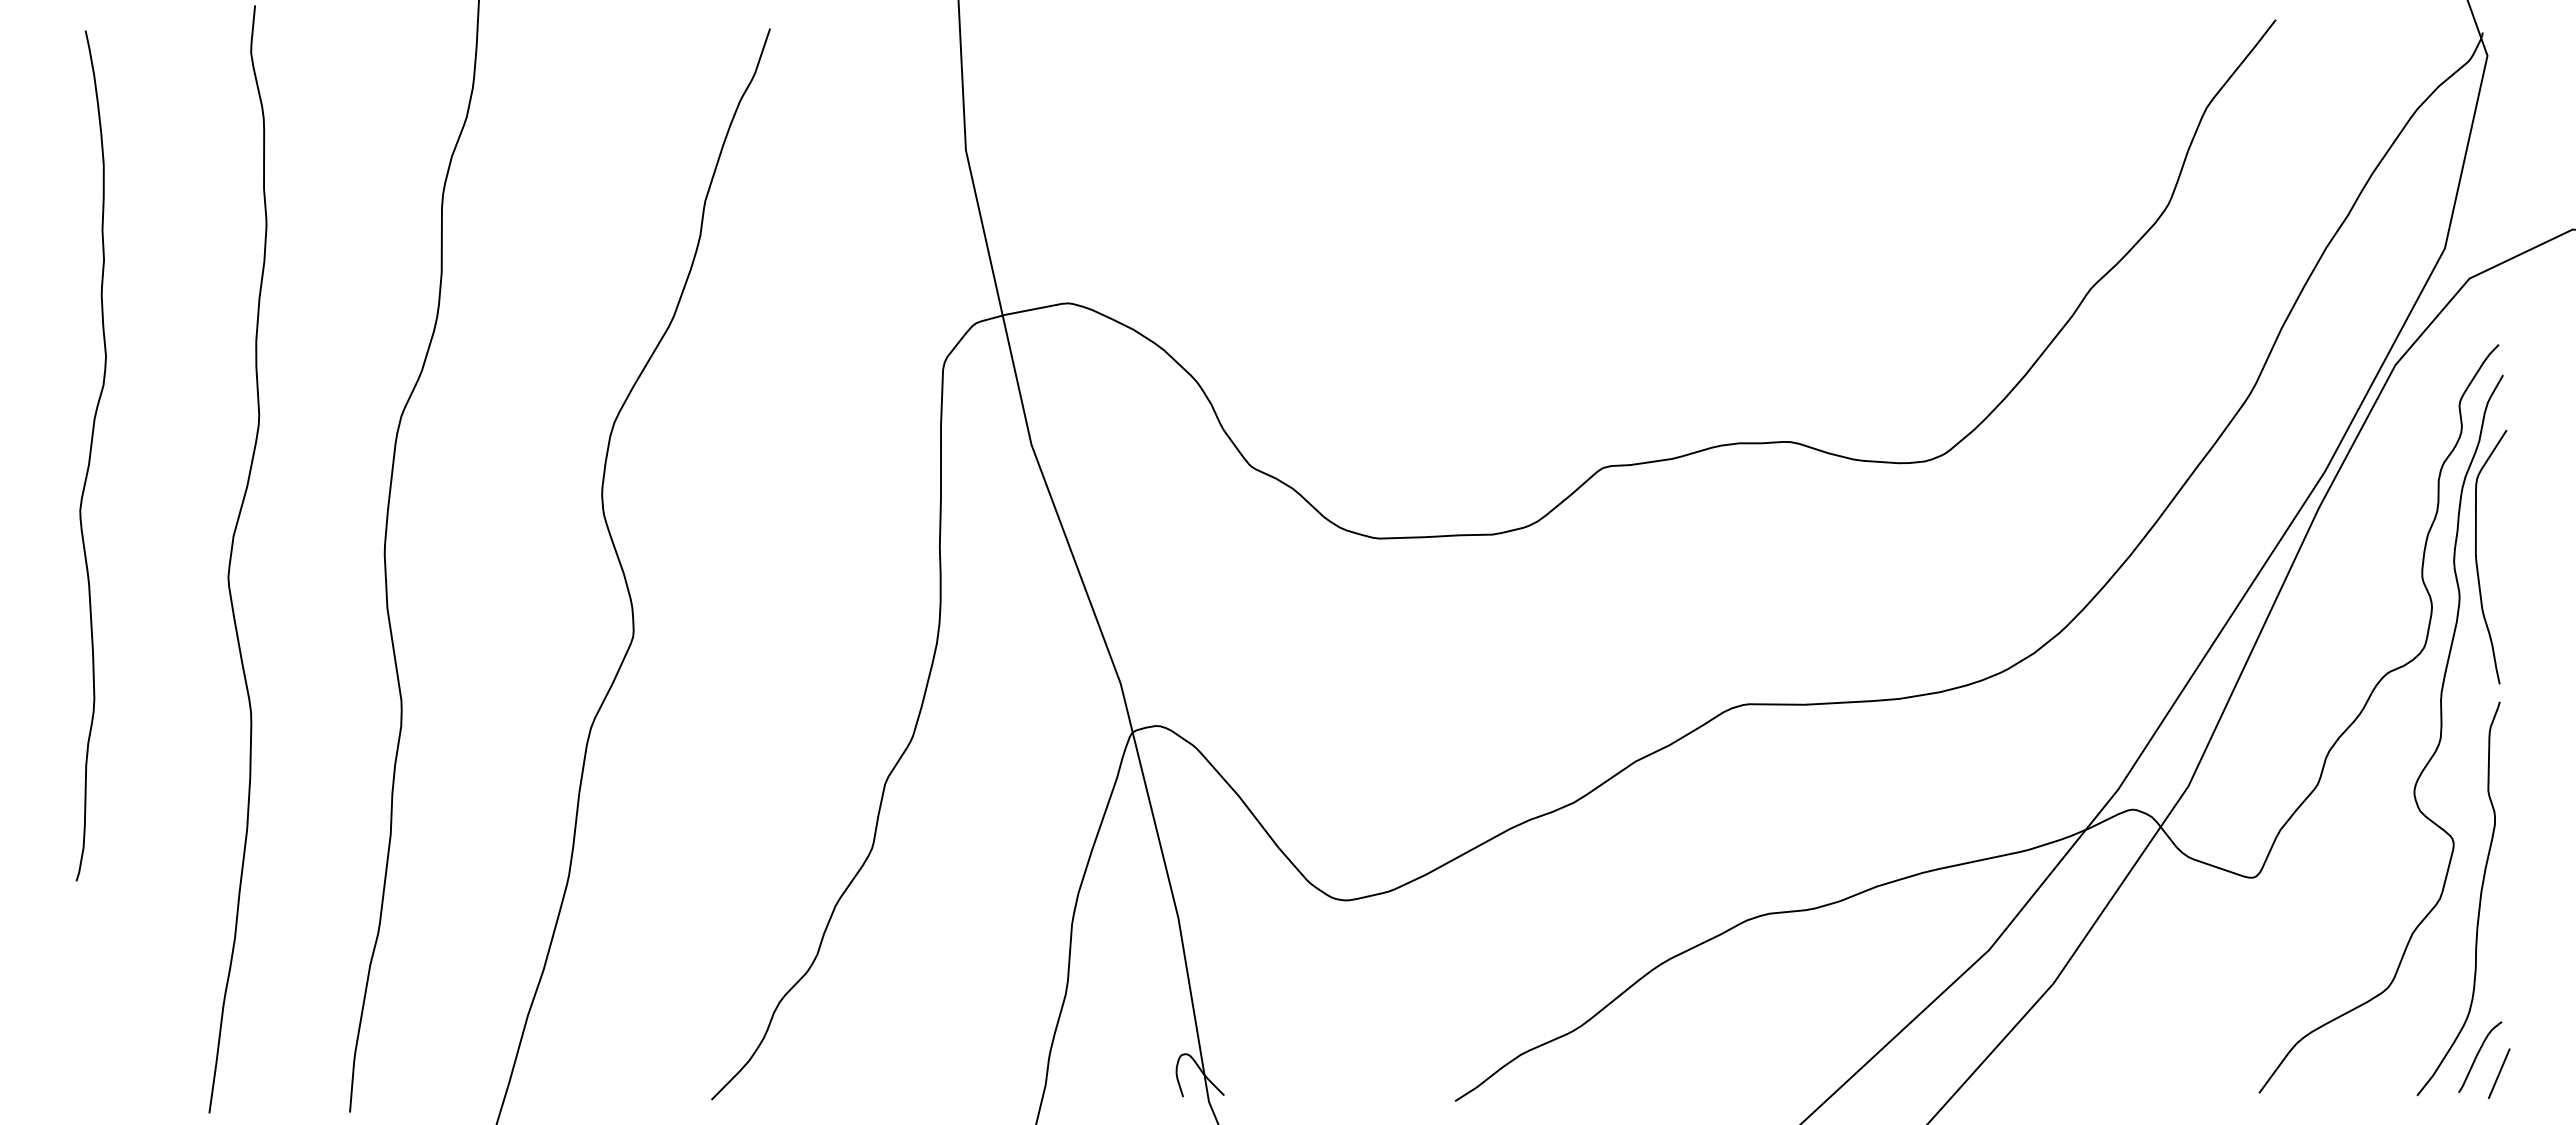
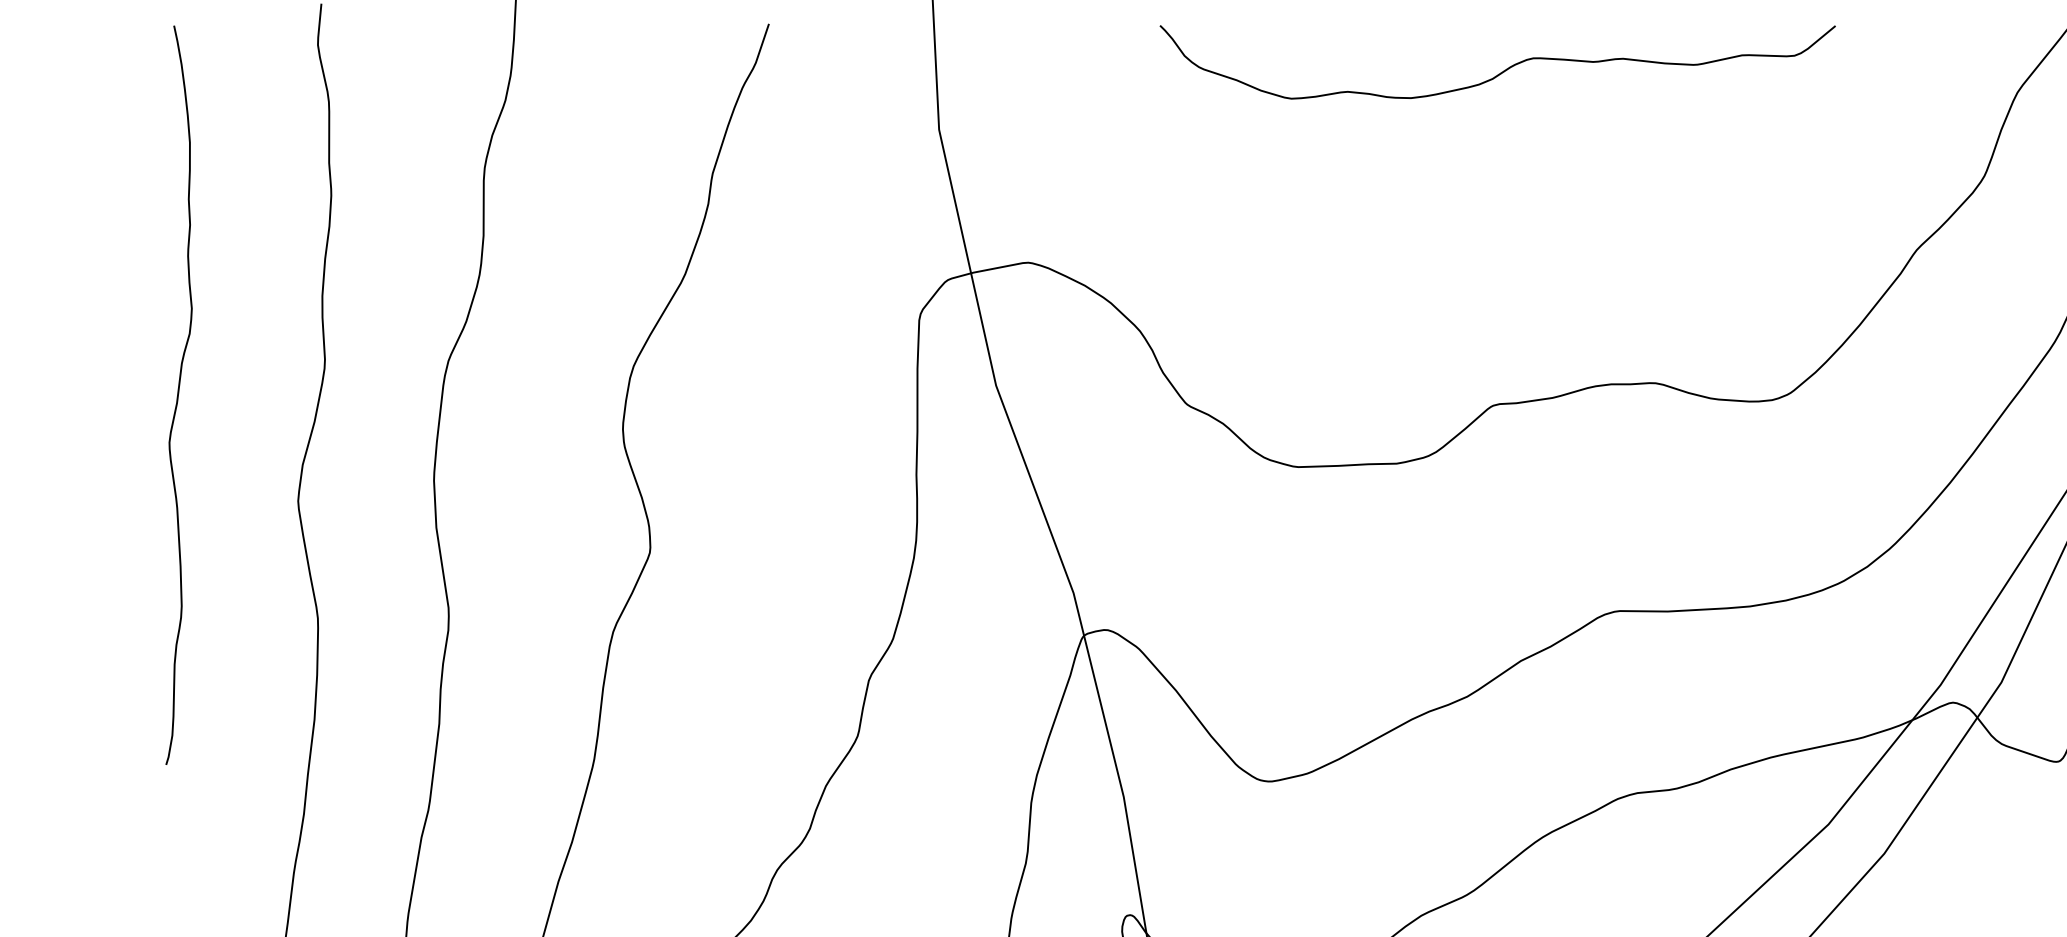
curve: (1616, 81) -> (1504, 69), added

